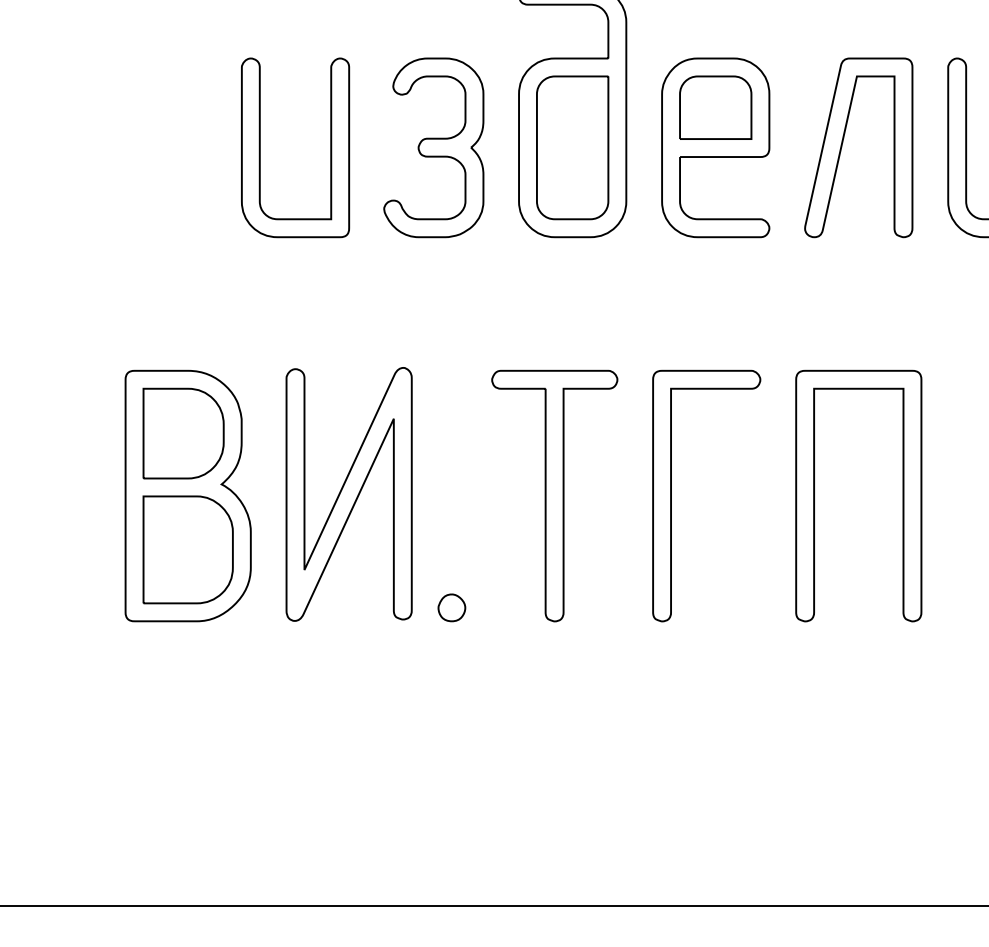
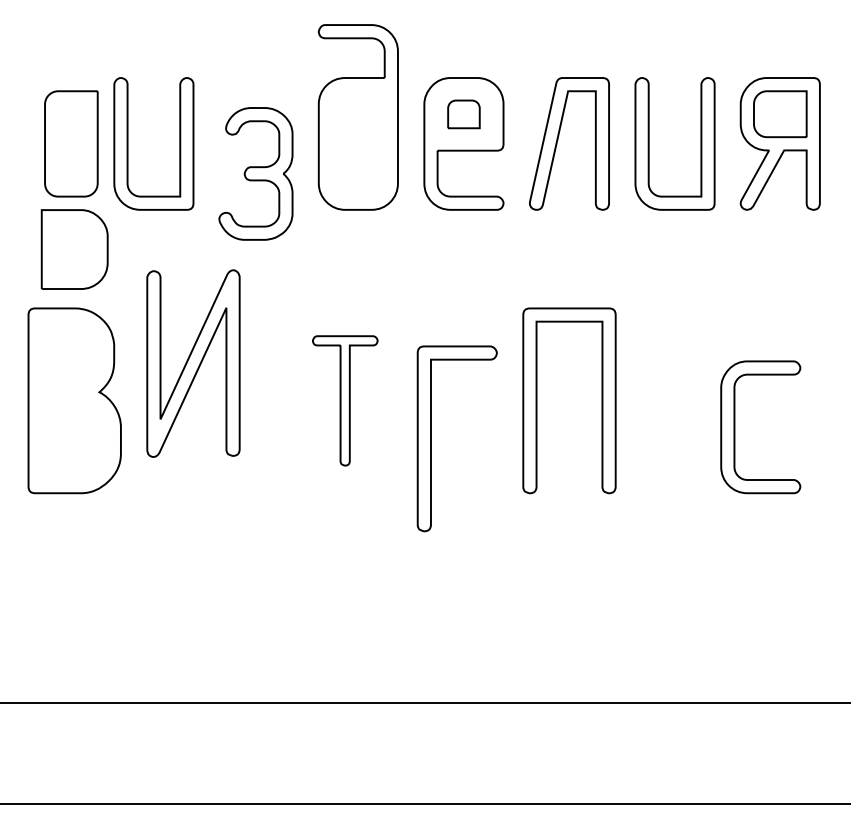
part: (715, 107) -> (463, 114), size x0.6
part: (433, 147) -> (255, 173), moved
part: (572, 147) -> (71, 143), moved
part: (182, 433) -> (70, 354), removed
part: (349, 494) -> (193, 363), moved
part: (555, 495) -> (345, 400), size x0.7
part: (671, 495) -> (431, 438), moved
part: (187, 549) -> (74, 249), moved
part: (452, 608) -> (269, 483), removed

